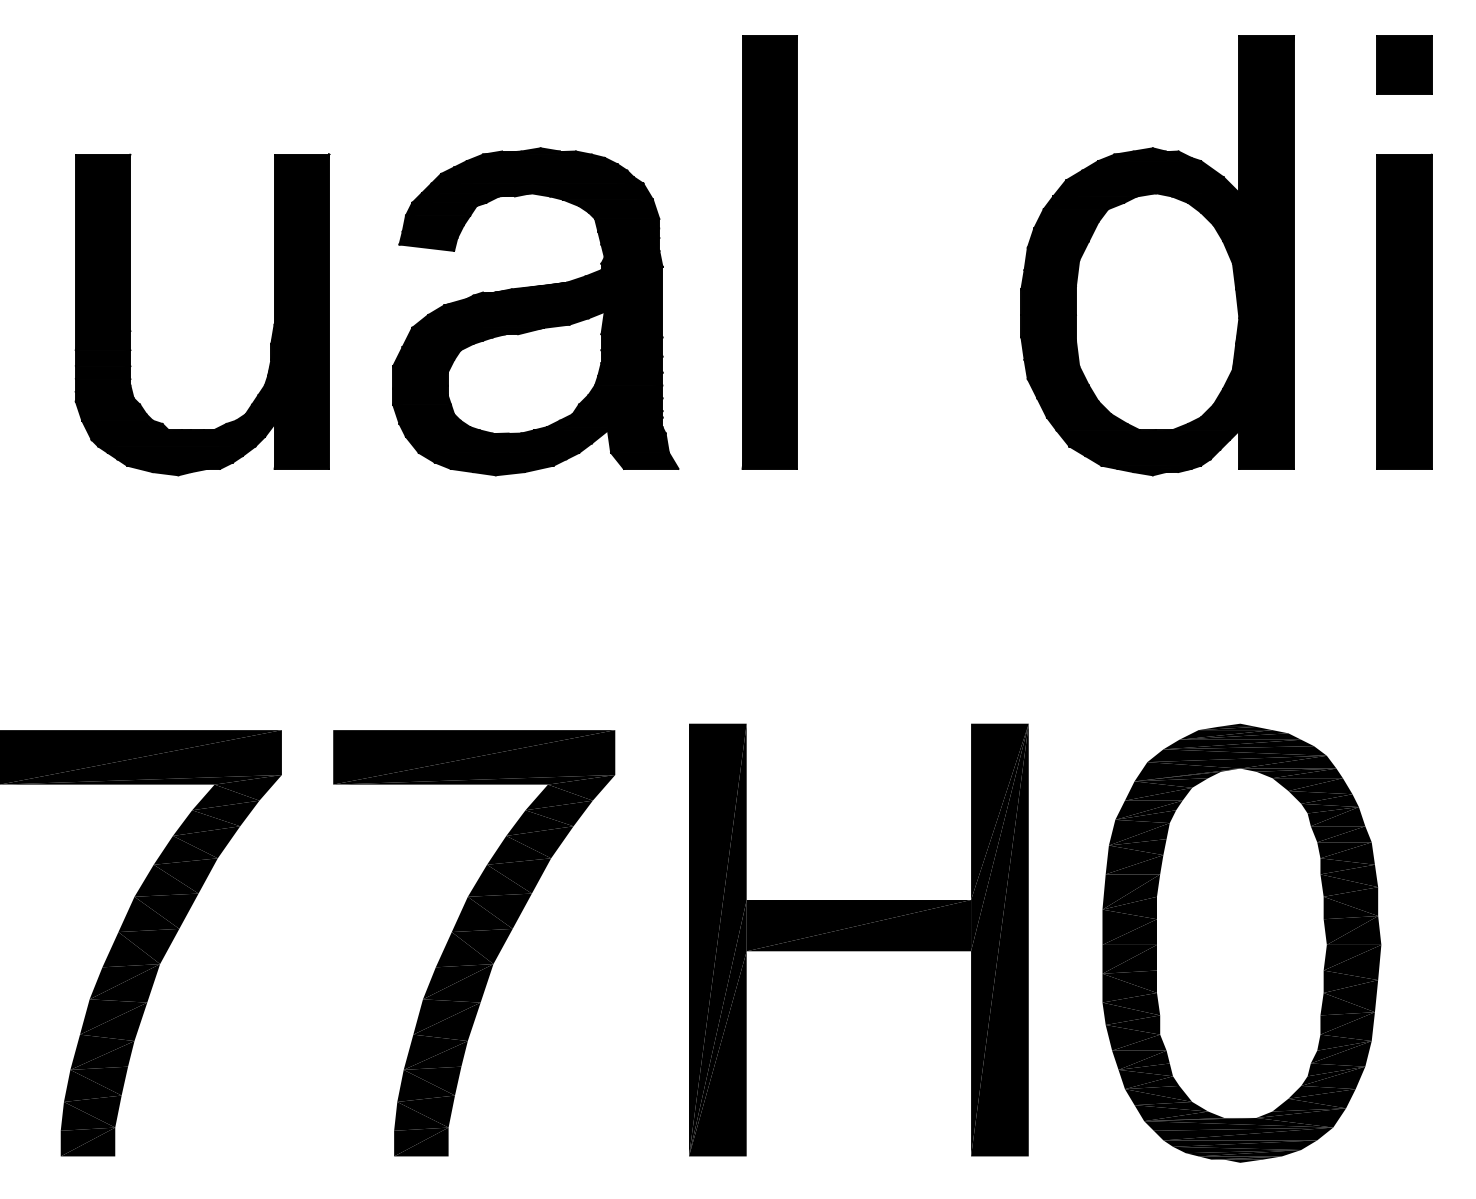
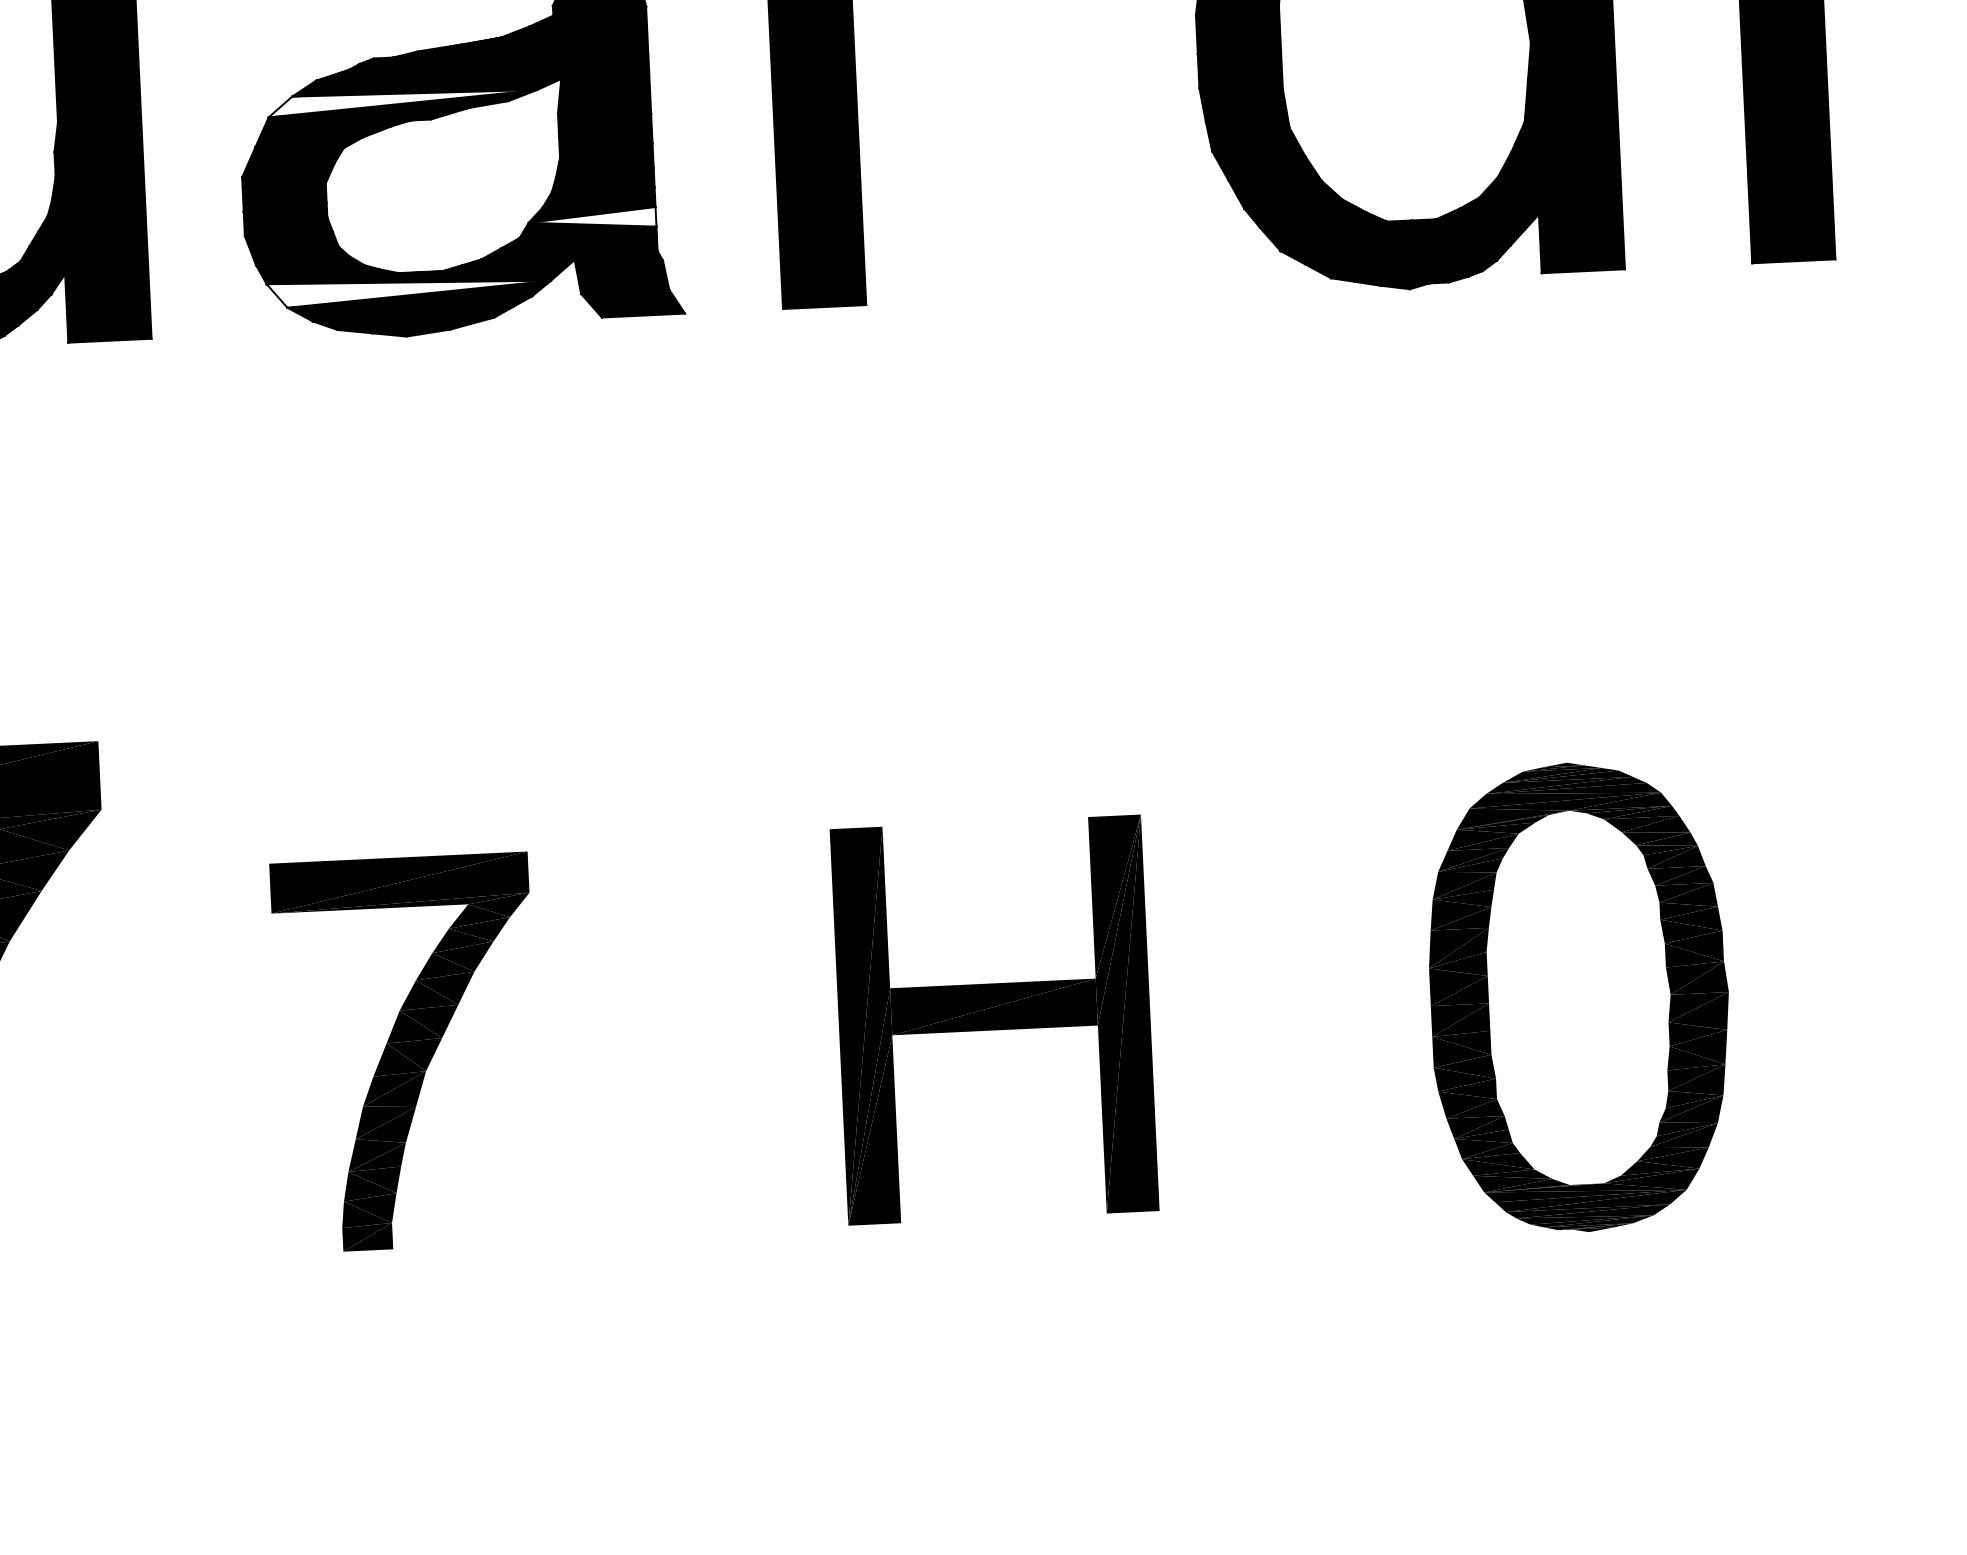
fill: (500, 321) -> (402, 101), removed
fill: (620, 404) -> (591, 219), removed
fill: (498, 444) -> (408, 289), removed
part: (858, 939) -> (993, 1019), size x0.6
part: (1241, 942) -> (1579, 996), size x0.7
part: (474, 943) -> (407, 1053), size x0.6

